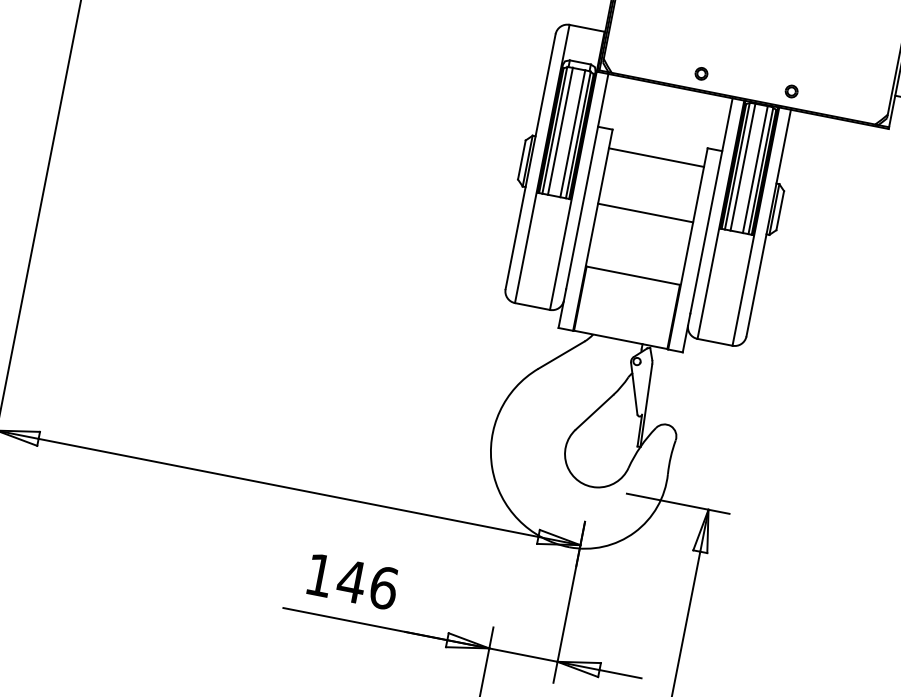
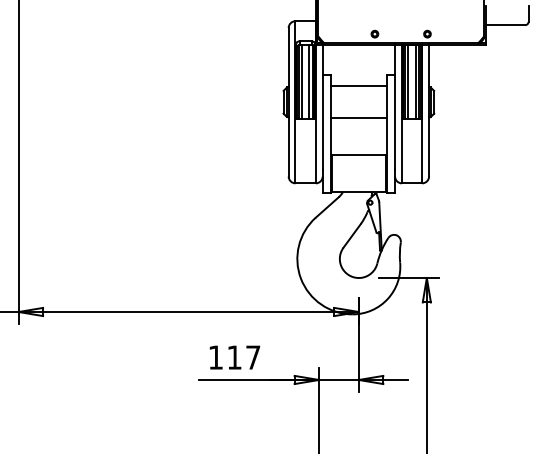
text: (367, 584) -> (243, 357), 146 -> 117

